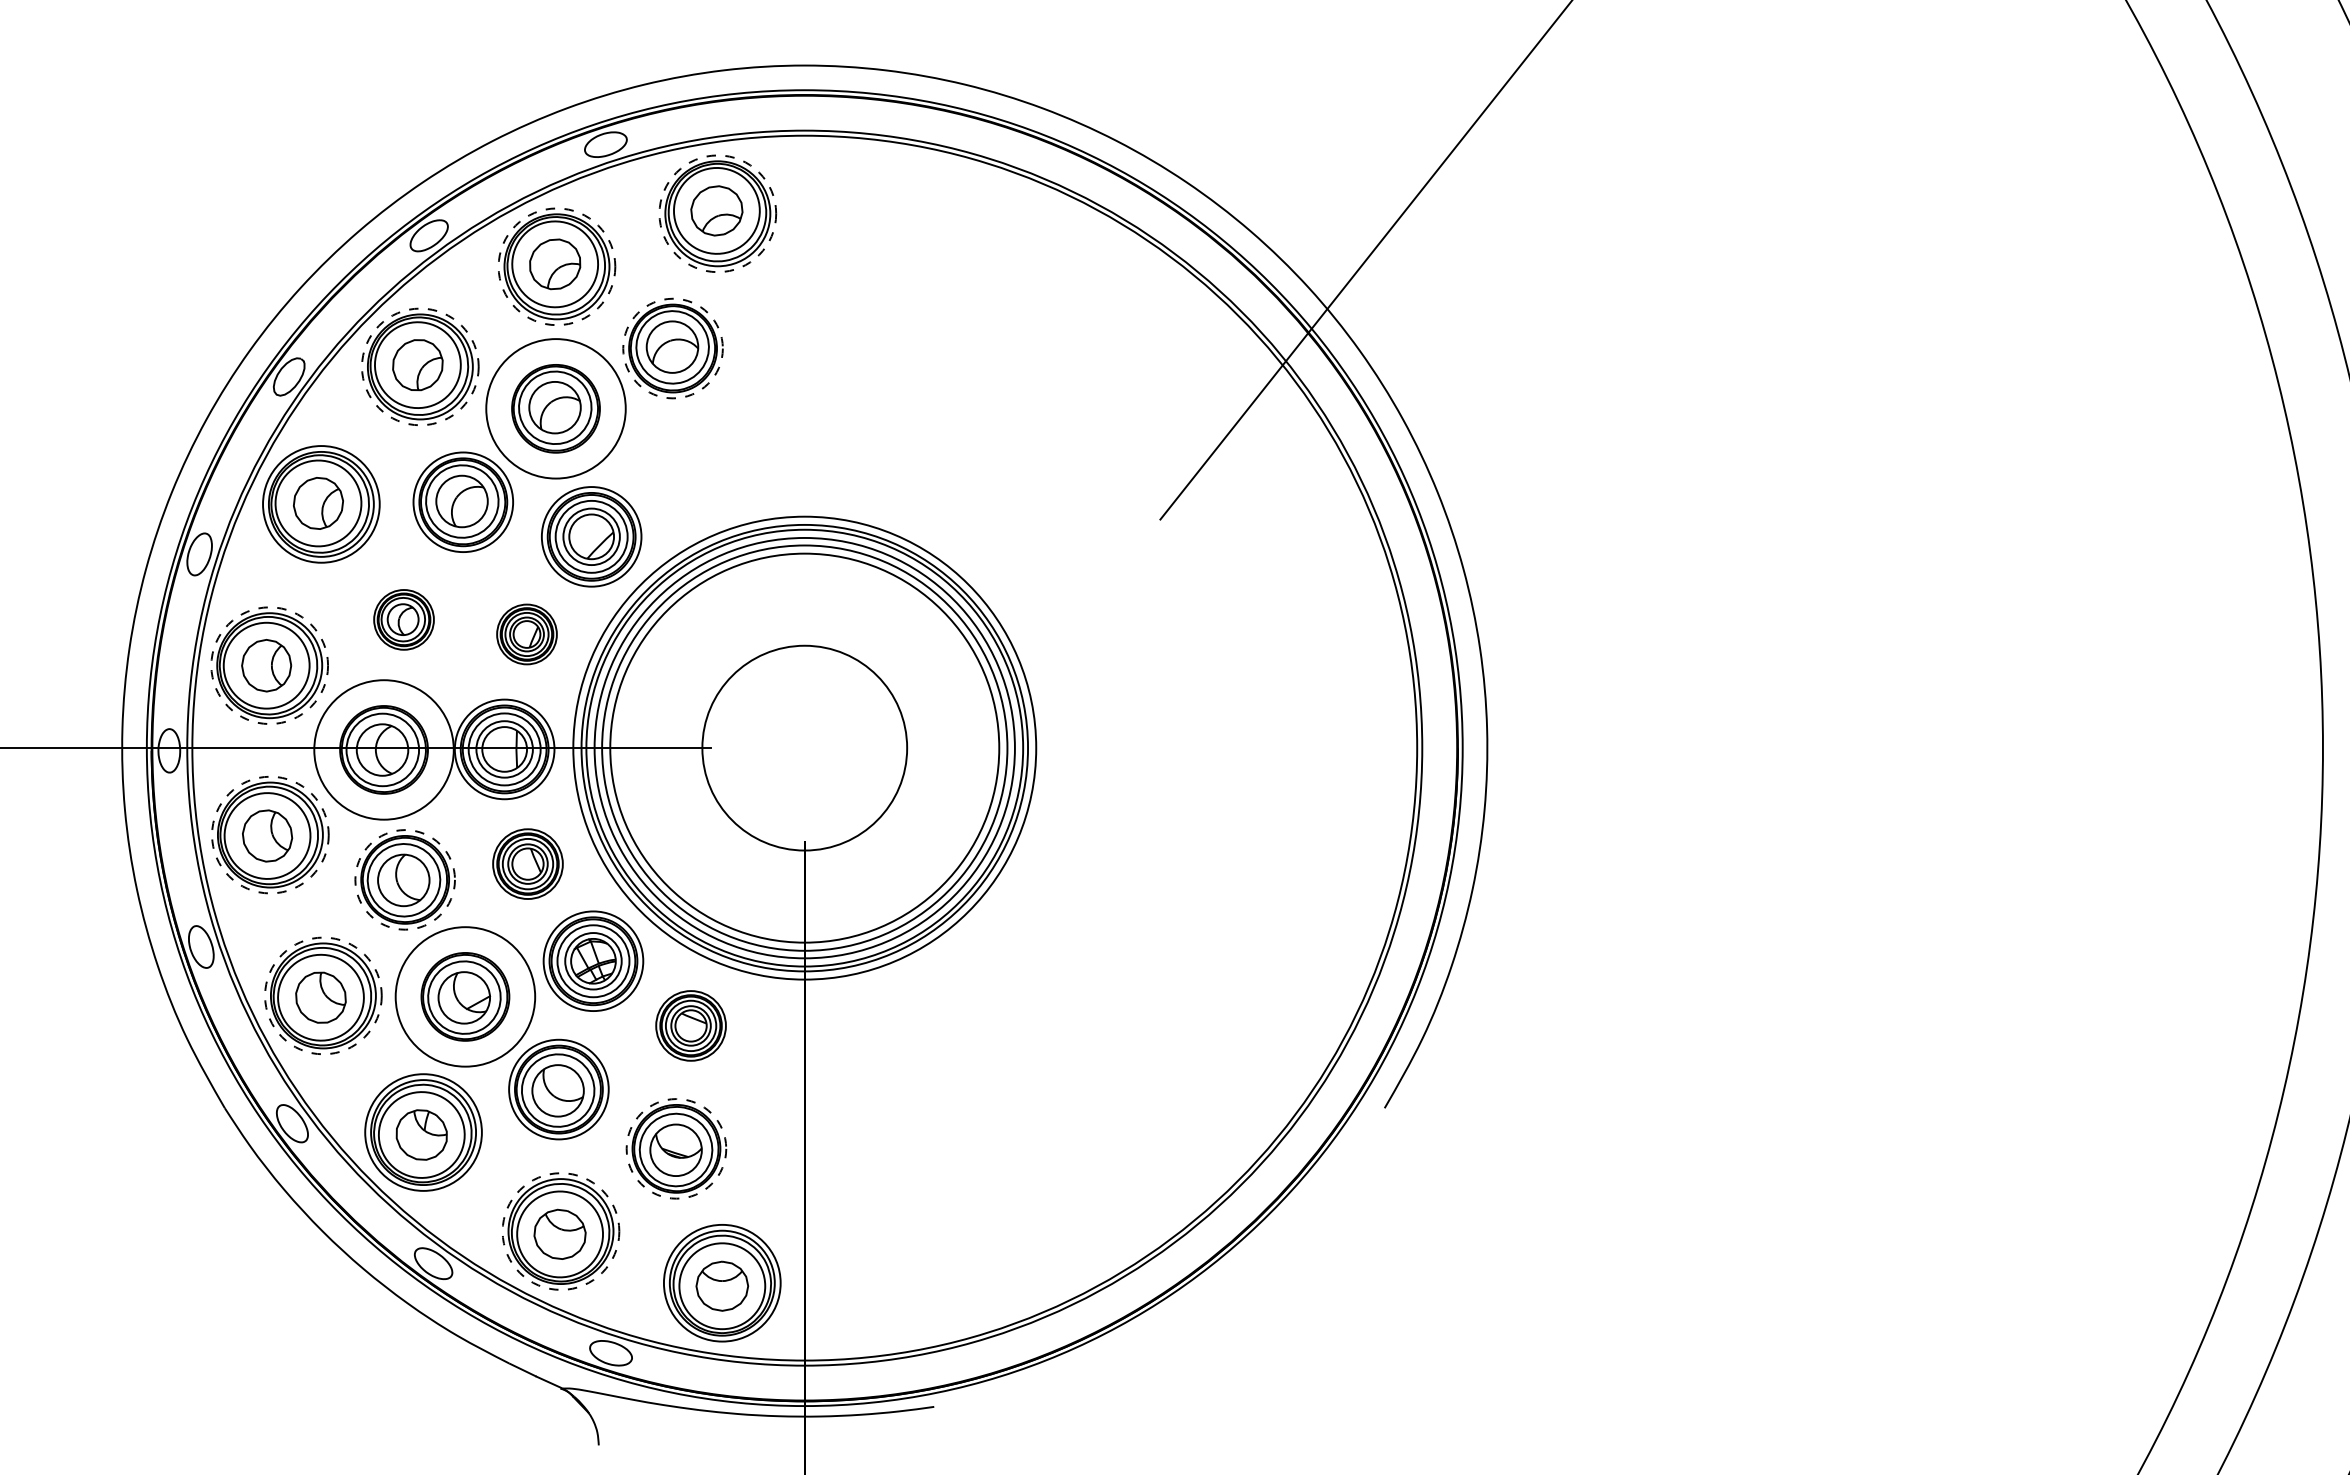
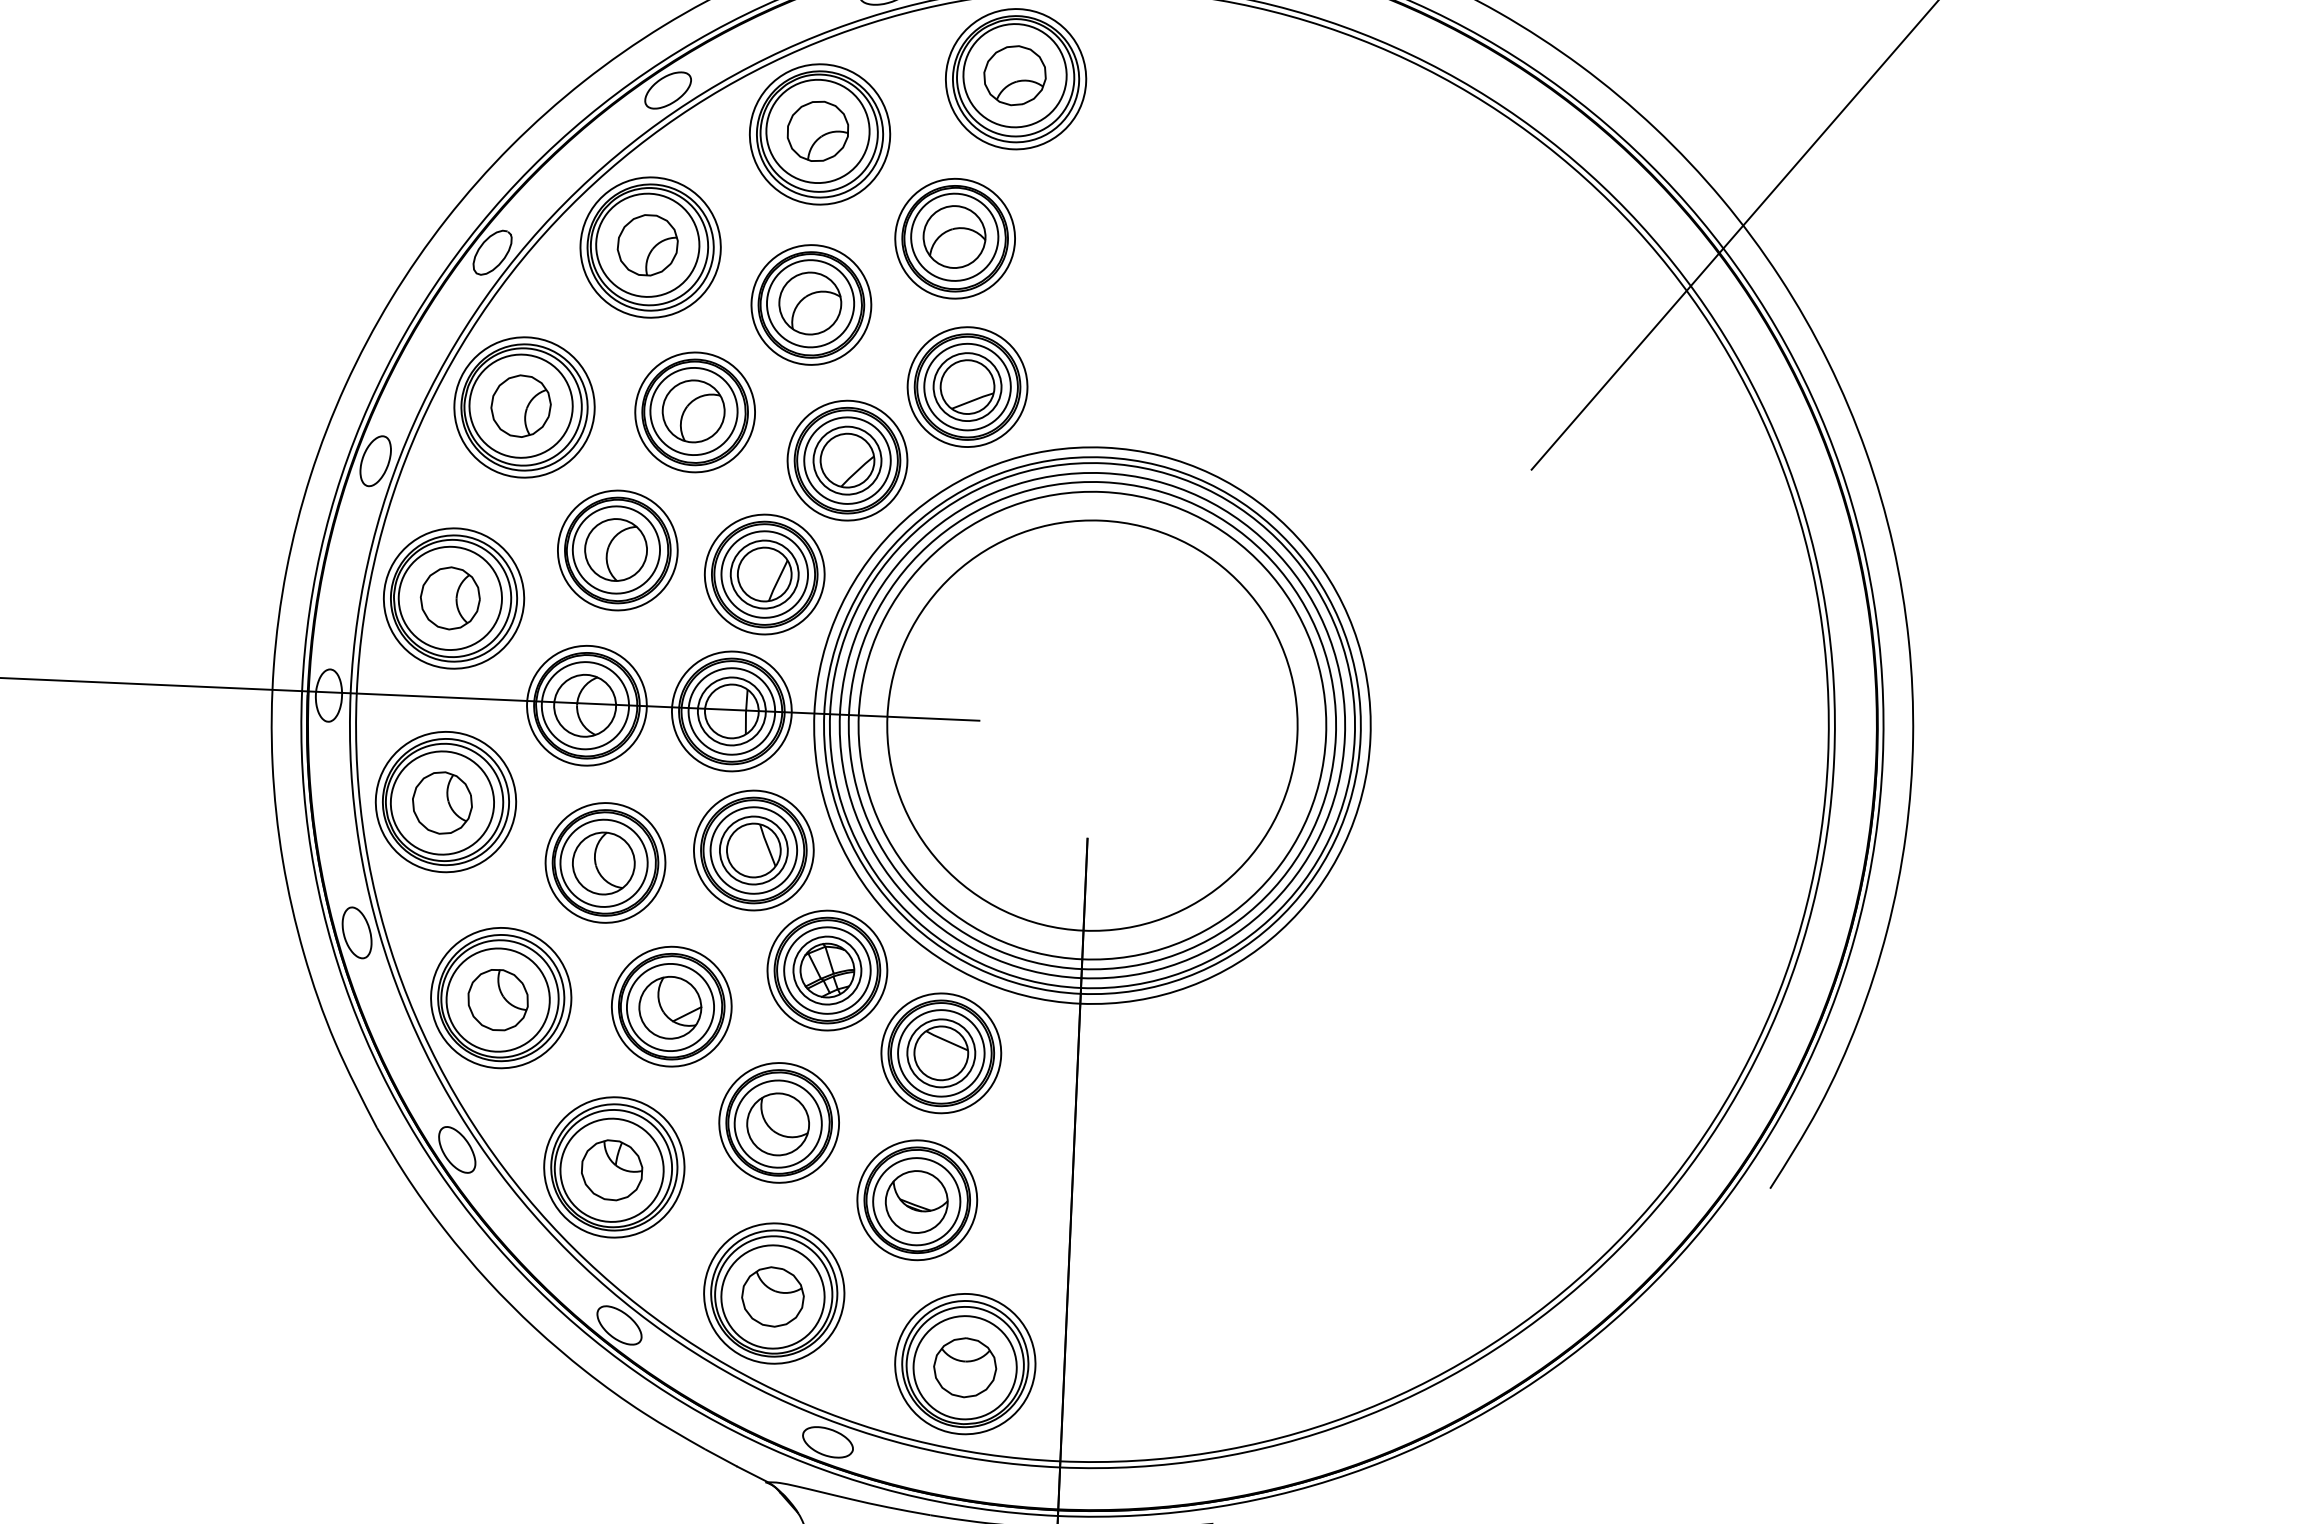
circle: (717, 213) -> (1015, 78), dashed -> solid
circle: (556, 266) -> (819, 134), dashed -> solid
circle: (672, 348) -> (954, 238), dashed -> solid
circle: (420, 366) -> (650, 247), dashed -> solid
circle: (555, 408) -> (810, 304), size x0.71
part: (688, 471) -> (967, 387), added
part: (403, 619) -> (617, 550), size x1.67
part: (526, 634) -> (764, 574), size x1.67
circle: (269, 665) -> (453, 598), dashed -> solid
circle: (804, 747) -> (1092, 724), size x1.67
circle: (383, 749) -> (586, 705), size x0.71
circle: (270, 834) -> (446, 801), dashed -> solid
part: (527, 863) -> (753, 849), size x1.43
circle: (405, 879) -> (605, 862), dashed -> solid
circle: (323, 995) -> (501, 997), dashed -> solid
circle: (465, 996) -> (671, 1006), size x0.71
part: (690, 1025) -> (940, 1052), size x1.43
circle: (676, 1148) -> (917, 1199), dashed -> solid
circle: (560, 1231) -> (773, 1293), dashed -> solid

